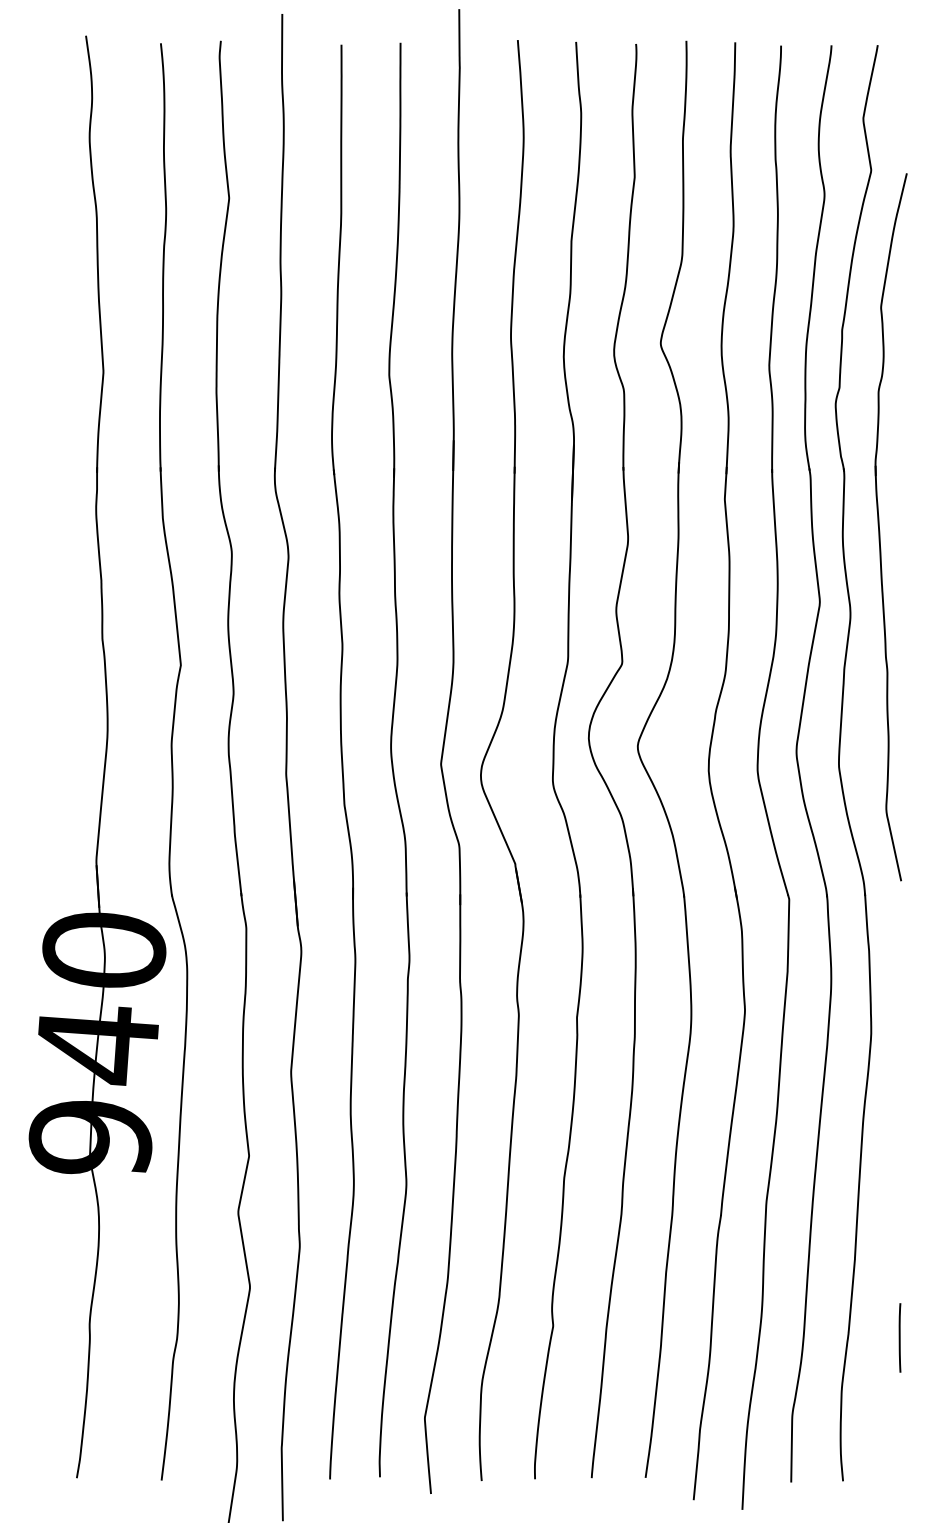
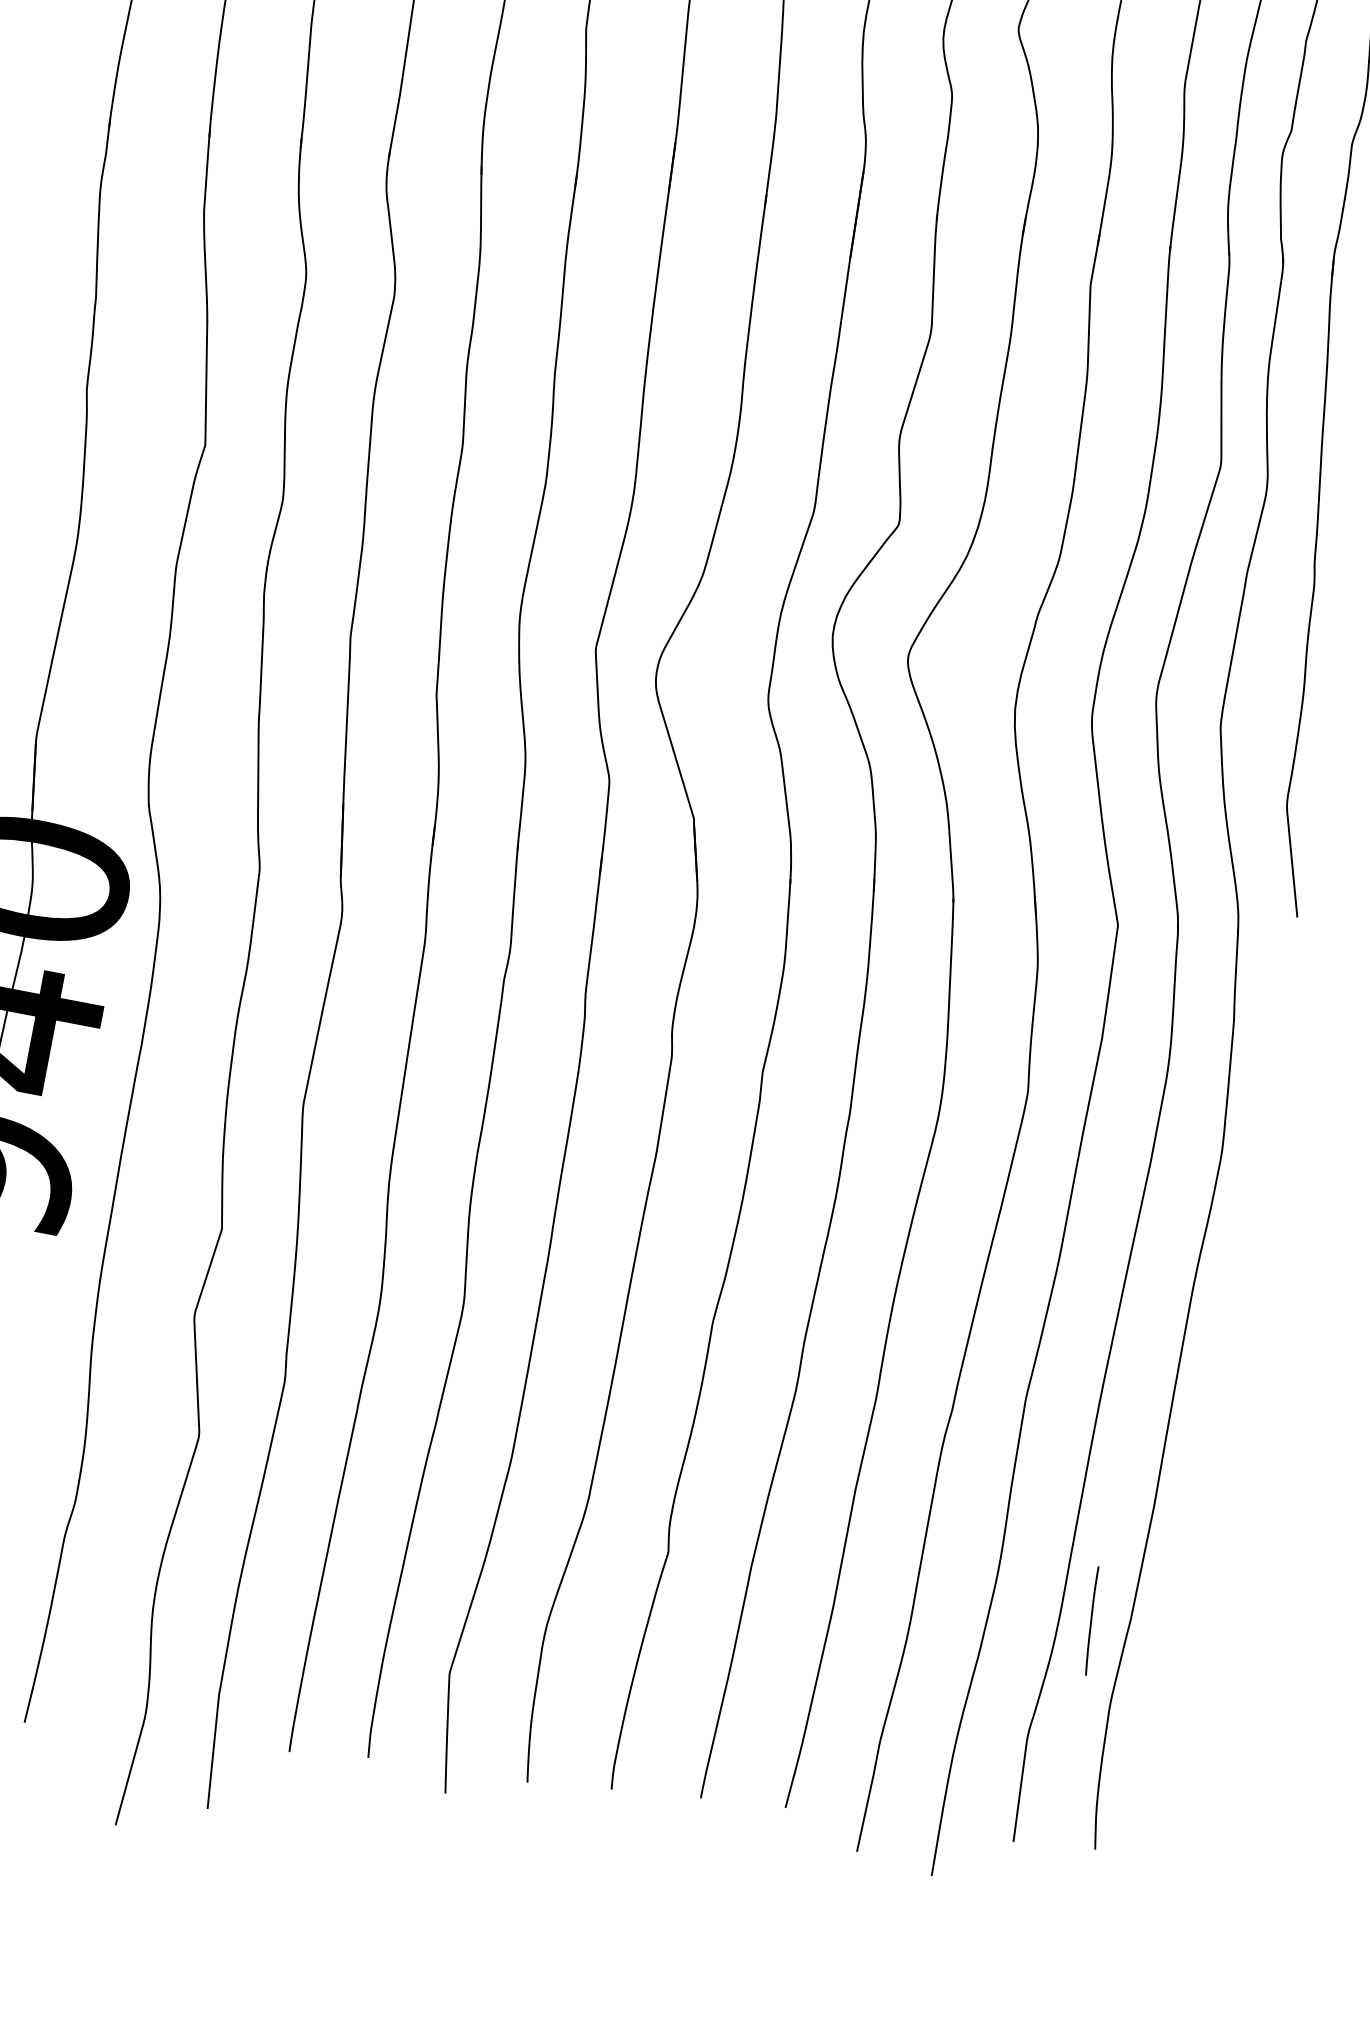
line: (899, 1337) -> (1090, 1620), moved

